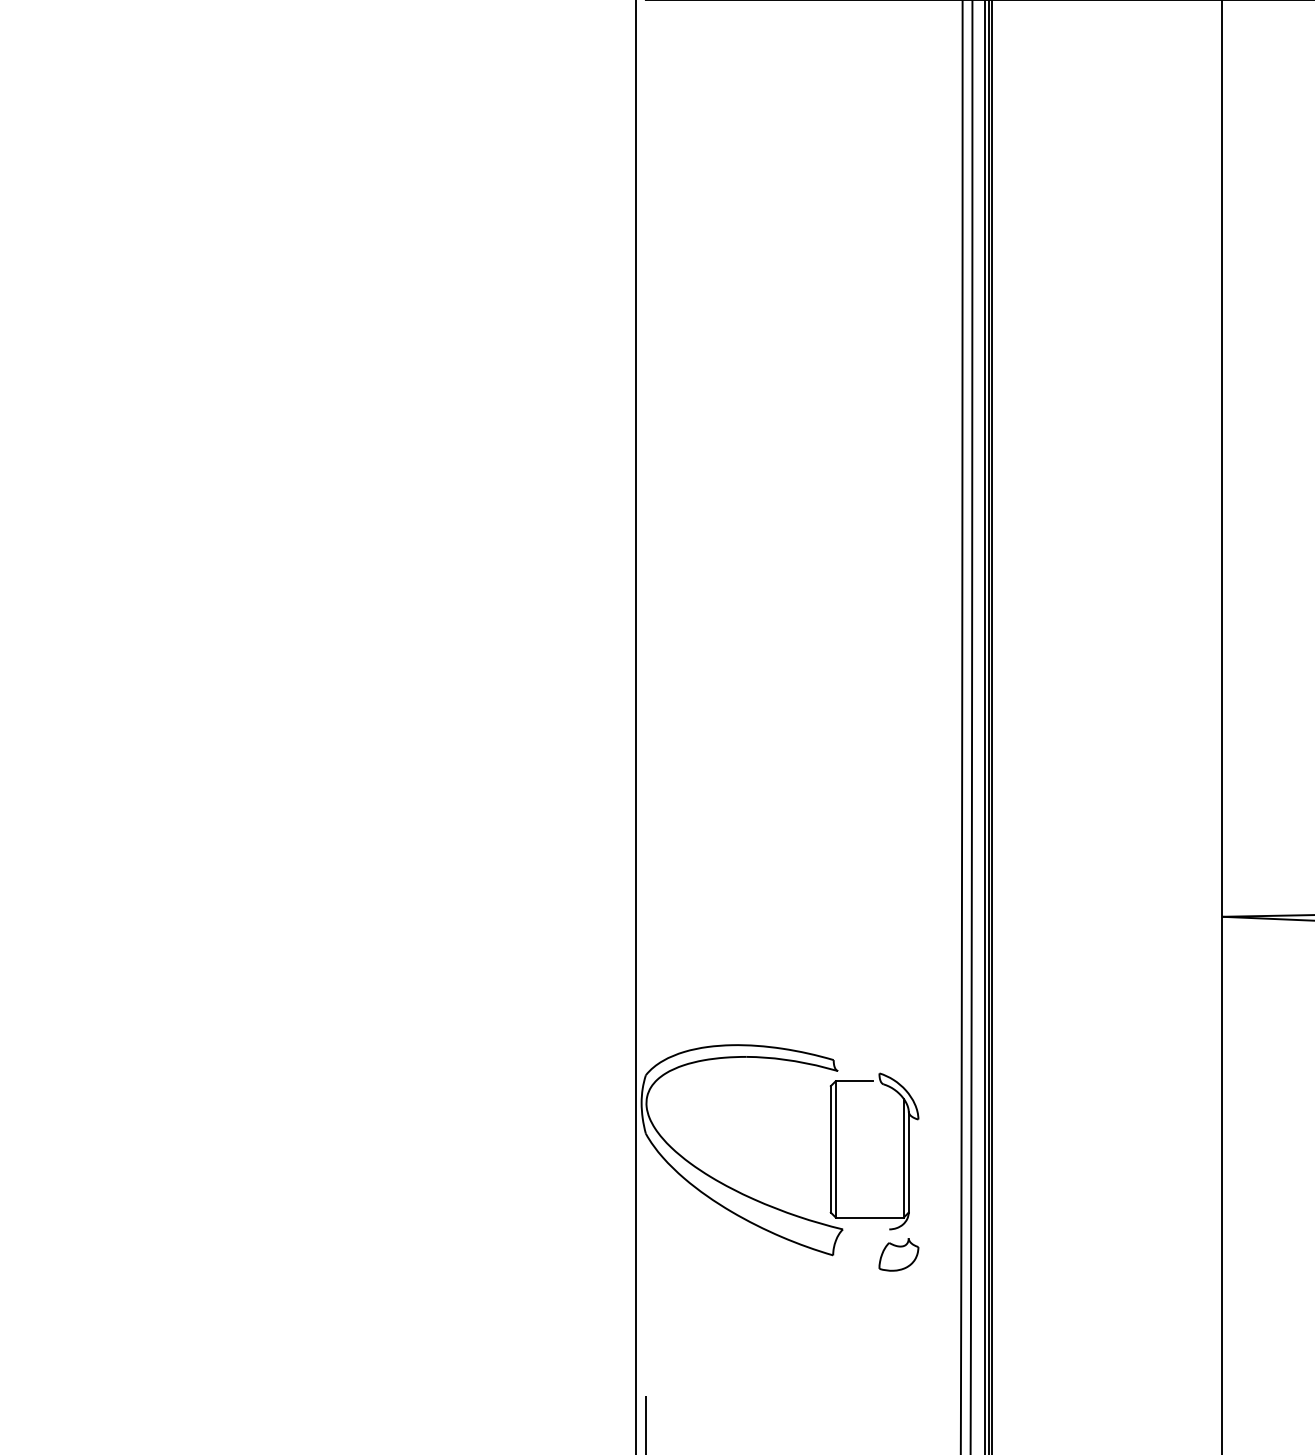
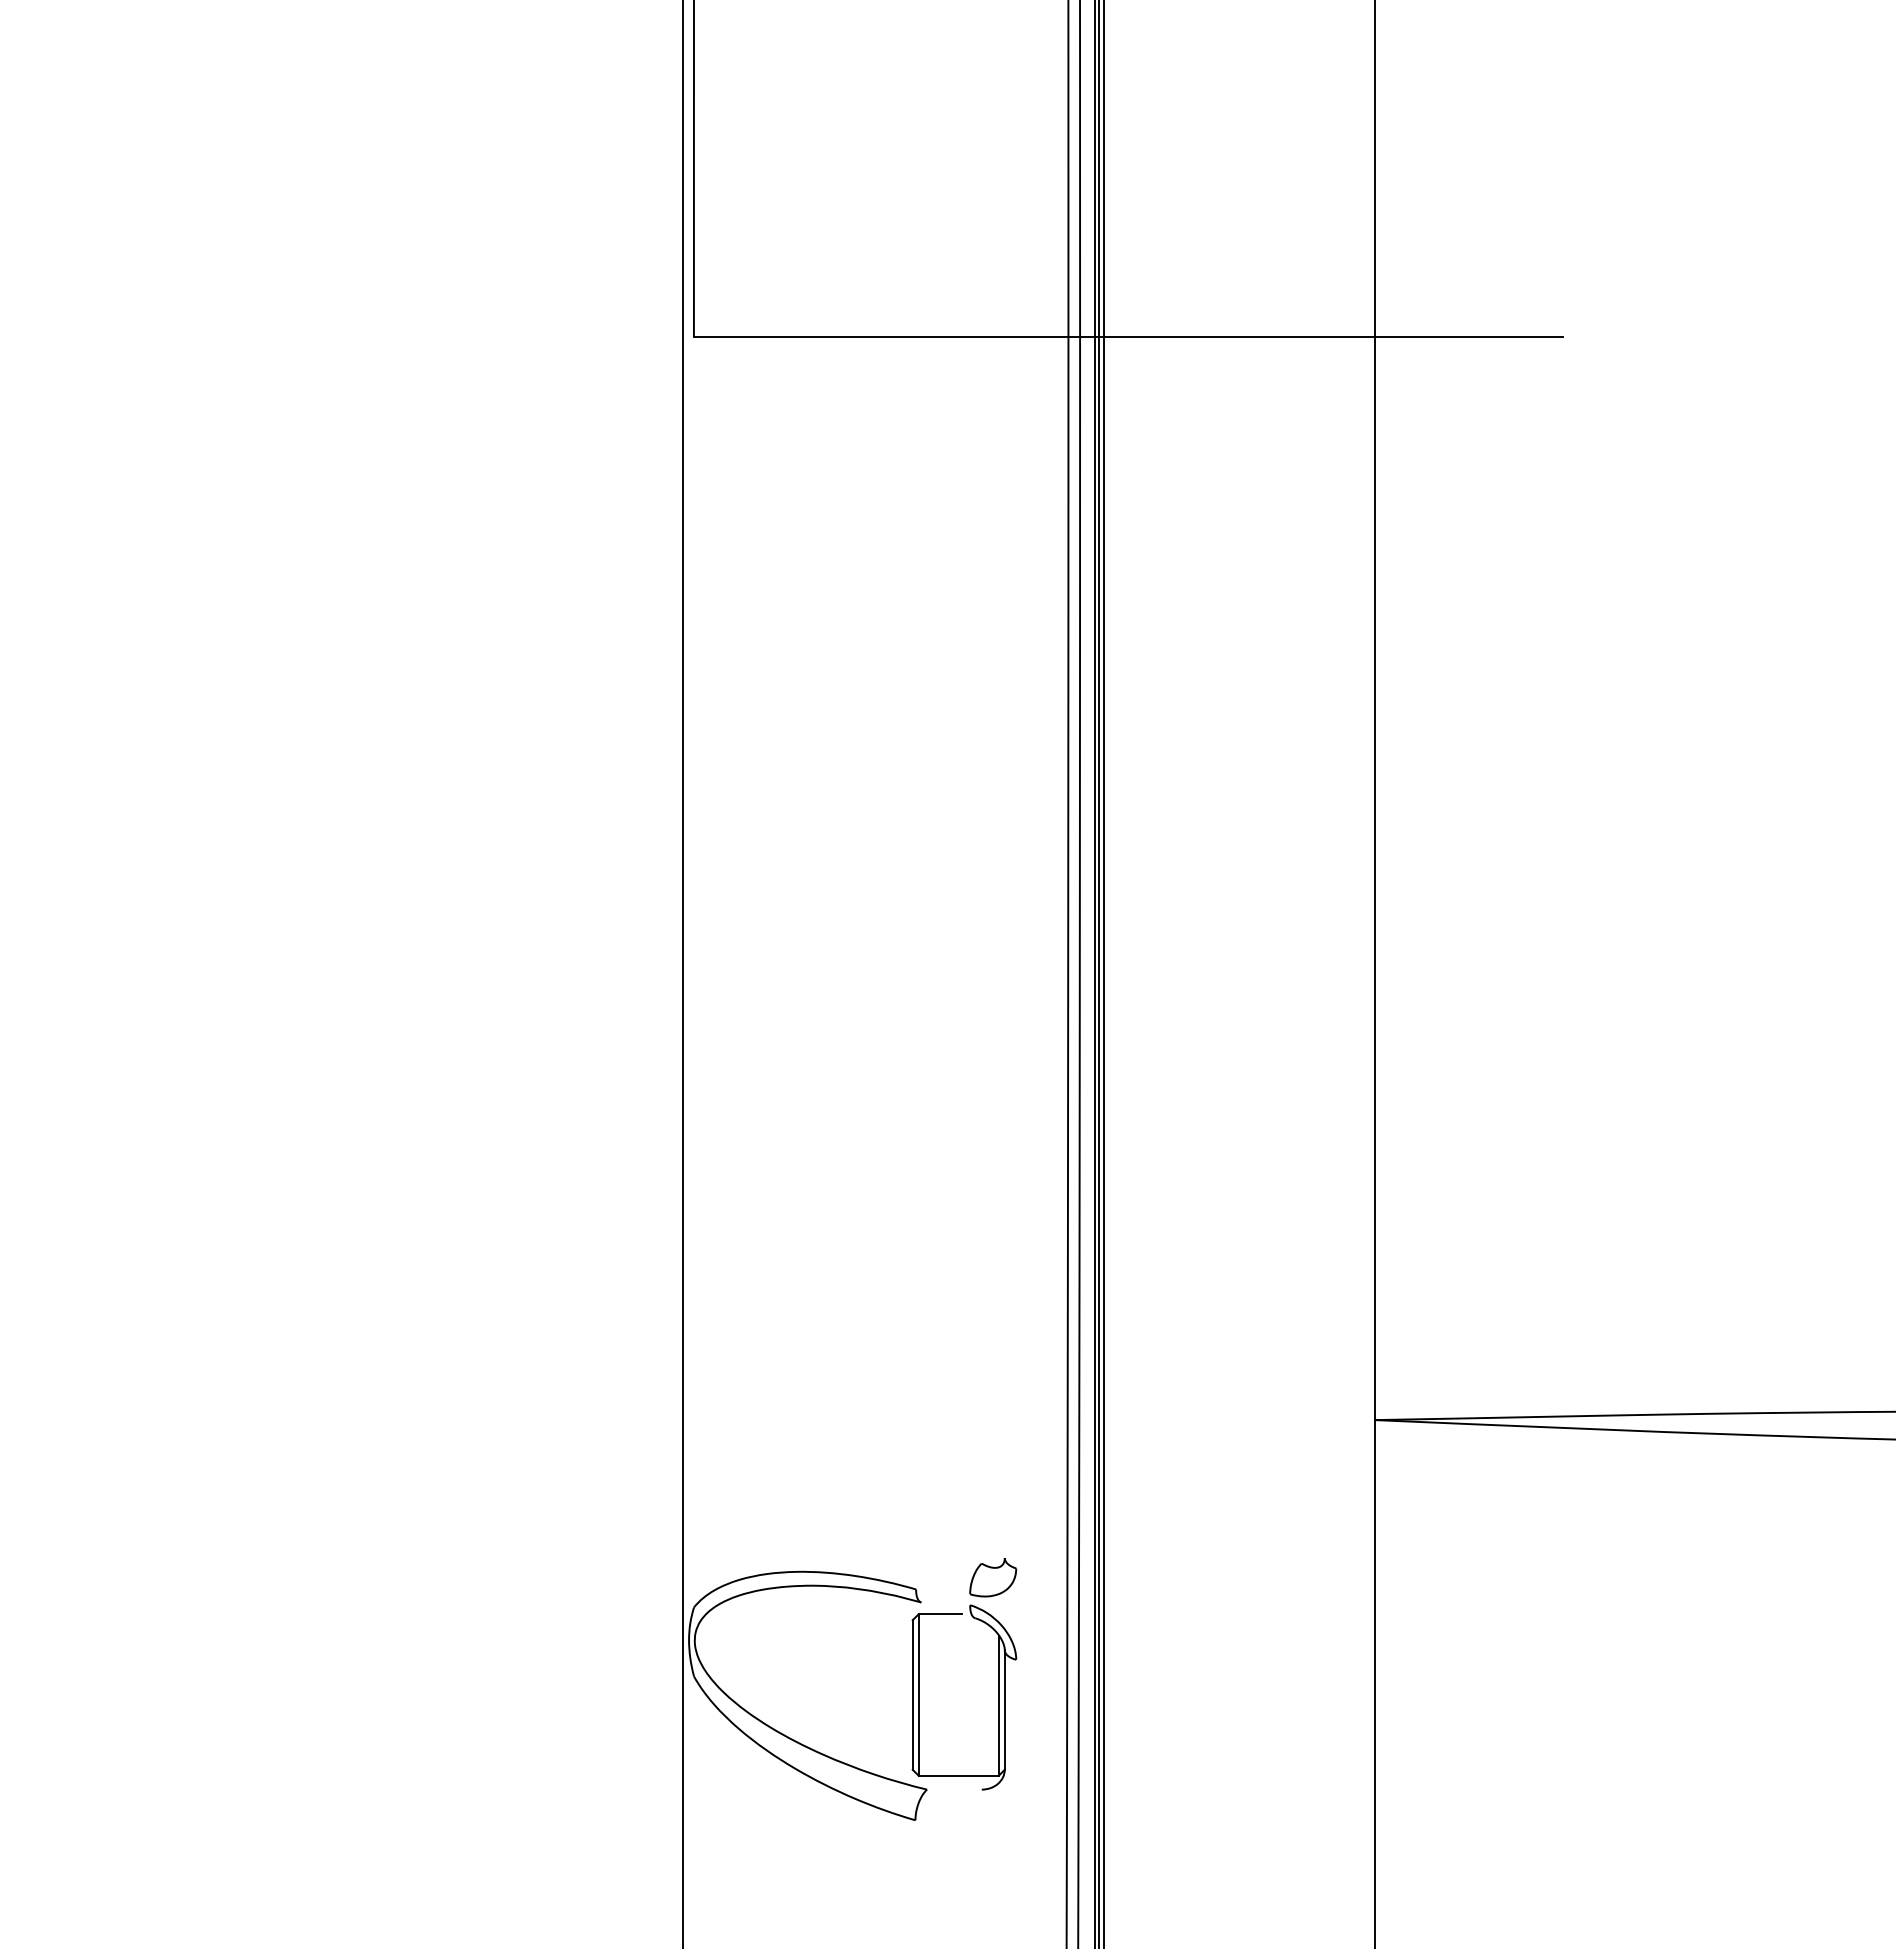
part: (899, 1254) -> (993, 1577), moved

